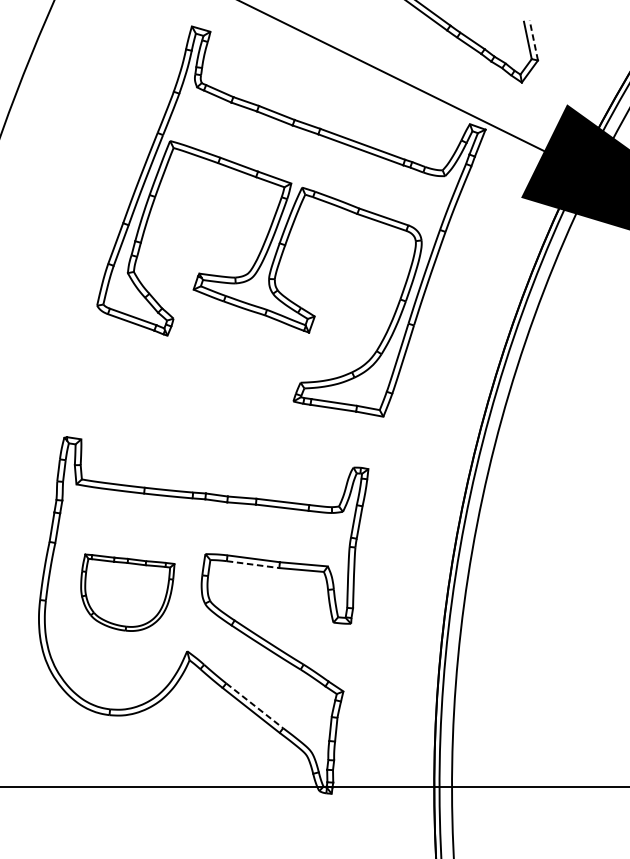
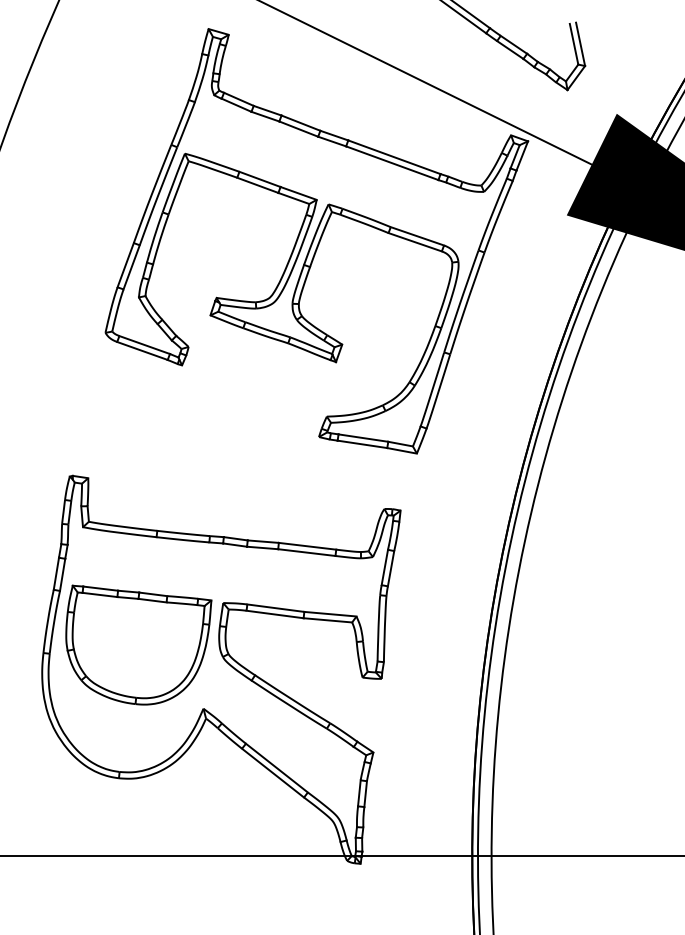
line: (533, 39) -> (580, 43), dashed -> solid
line: (253, 564) -> (275, 614), dashed -> solid
part: (127, 592) -> (138, 644), size x1.43
line: (255, 706) -> (277, 768), dashed -> solid

